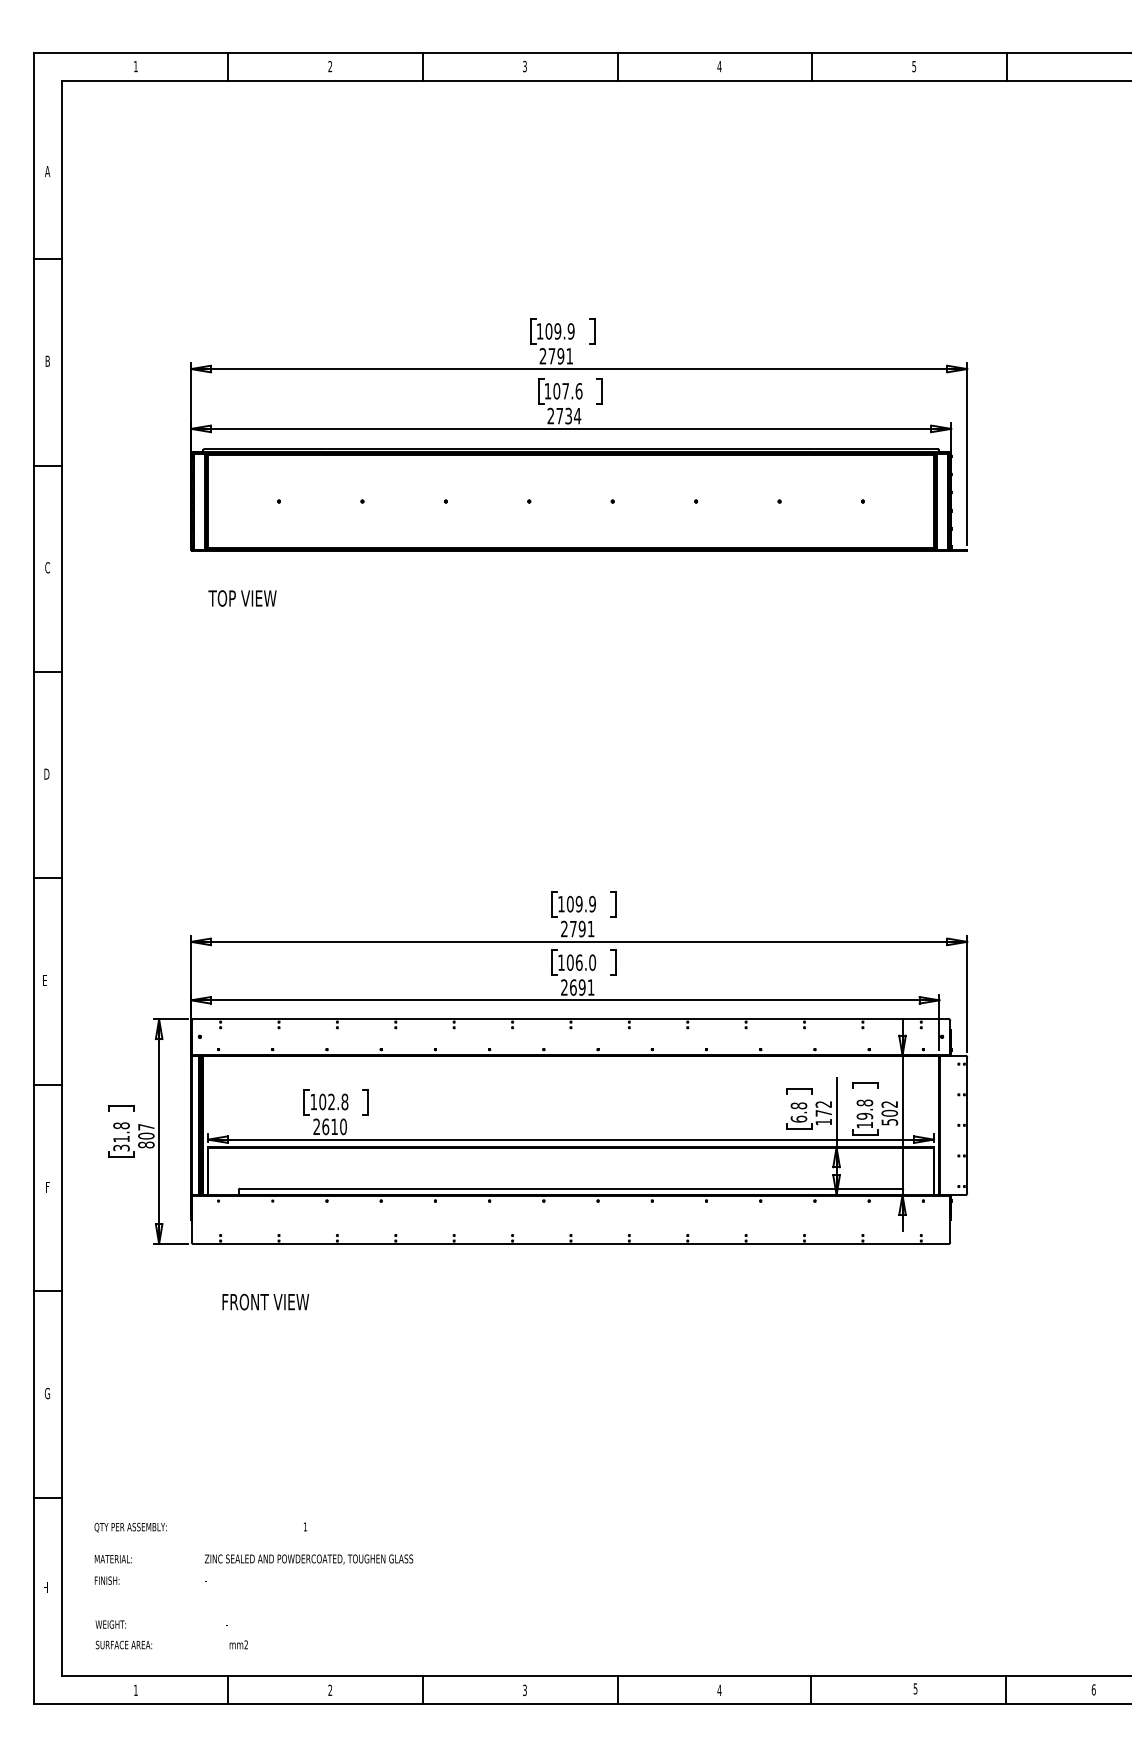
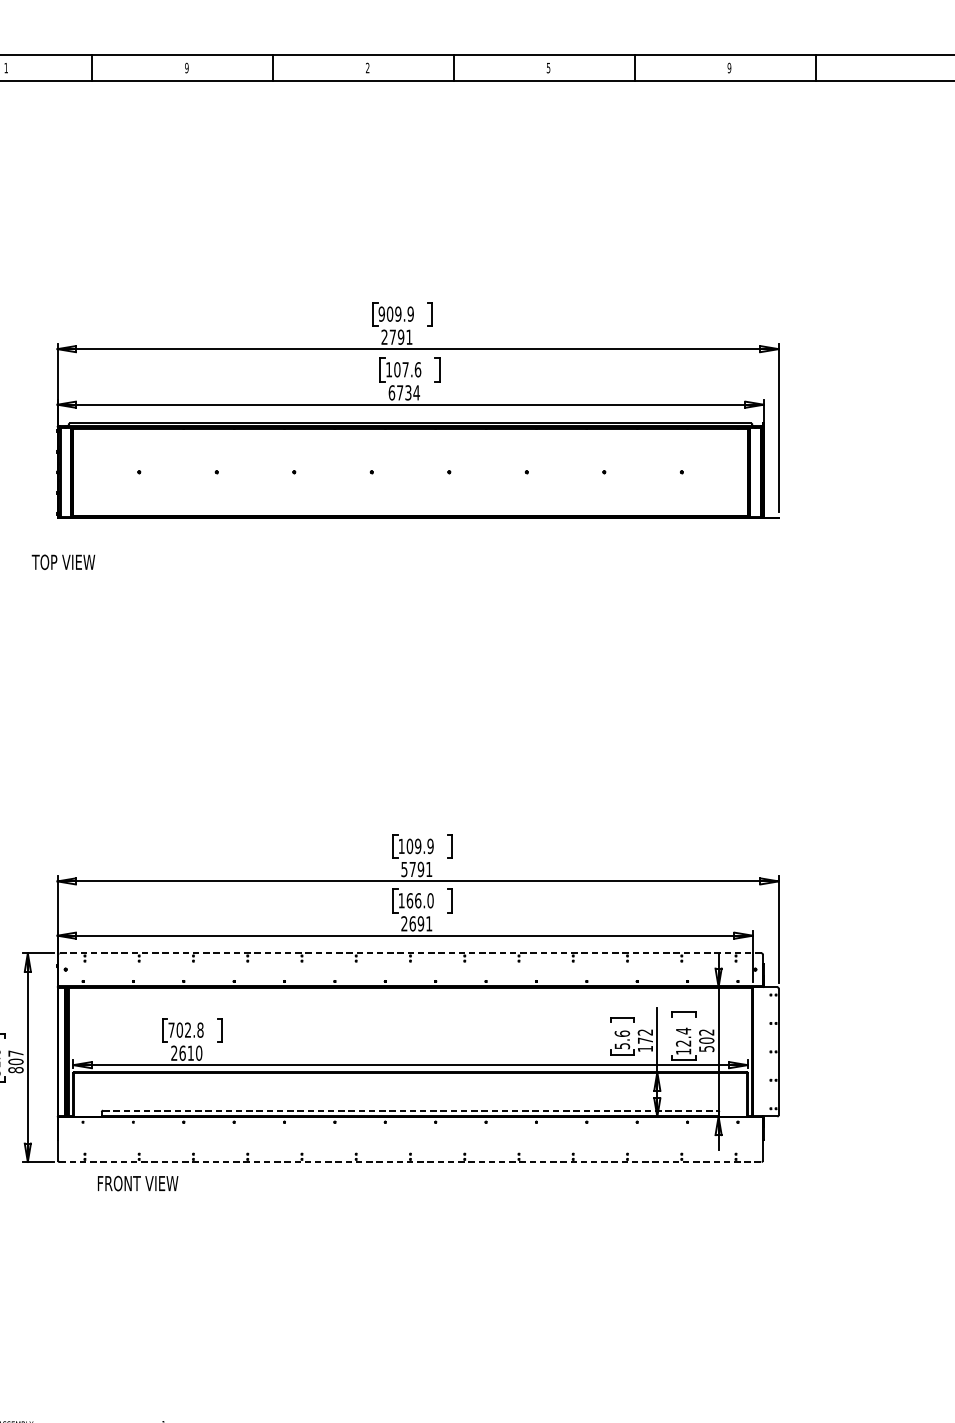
text: (330, 66) -> (187, 67), 2 -> 9
text: (719, 66) -> (548, 67), 4 -> 5
text: (914, 66) -> (729, 67), 5 -> 9
text: (524, 67) -> (367, 68), 3 -> 2
text: (539, 331) -> (381, 314), 109.9 -> 909.9
text: (550, 415) -> (391, 392), 2734 -> 6734
text: (242, 598) -> (63, 562), moved
text: (564, 928) -> (404, 868), 2791 -> 5791
text: (570, 962) -> (410, 900), 106.0 -> 166.0
line: (571, 1019) -> (410, 953), solid -> dashed
text: (313, 1102) -> (171, 1030), 102.8 -> 702.8
text: (864, 1109) -> (683, 1037), 19.8 -> 12.4
text: (798, 1112) -> (621, 1039), 6.8 -> 5.6
line: (571, 1188) -> (410, 1110), solid -> dashed
line: (571, 1243) -> (410, 1161), solid -> dashed
text: (265, 1301) -> (137, 1183), moved

